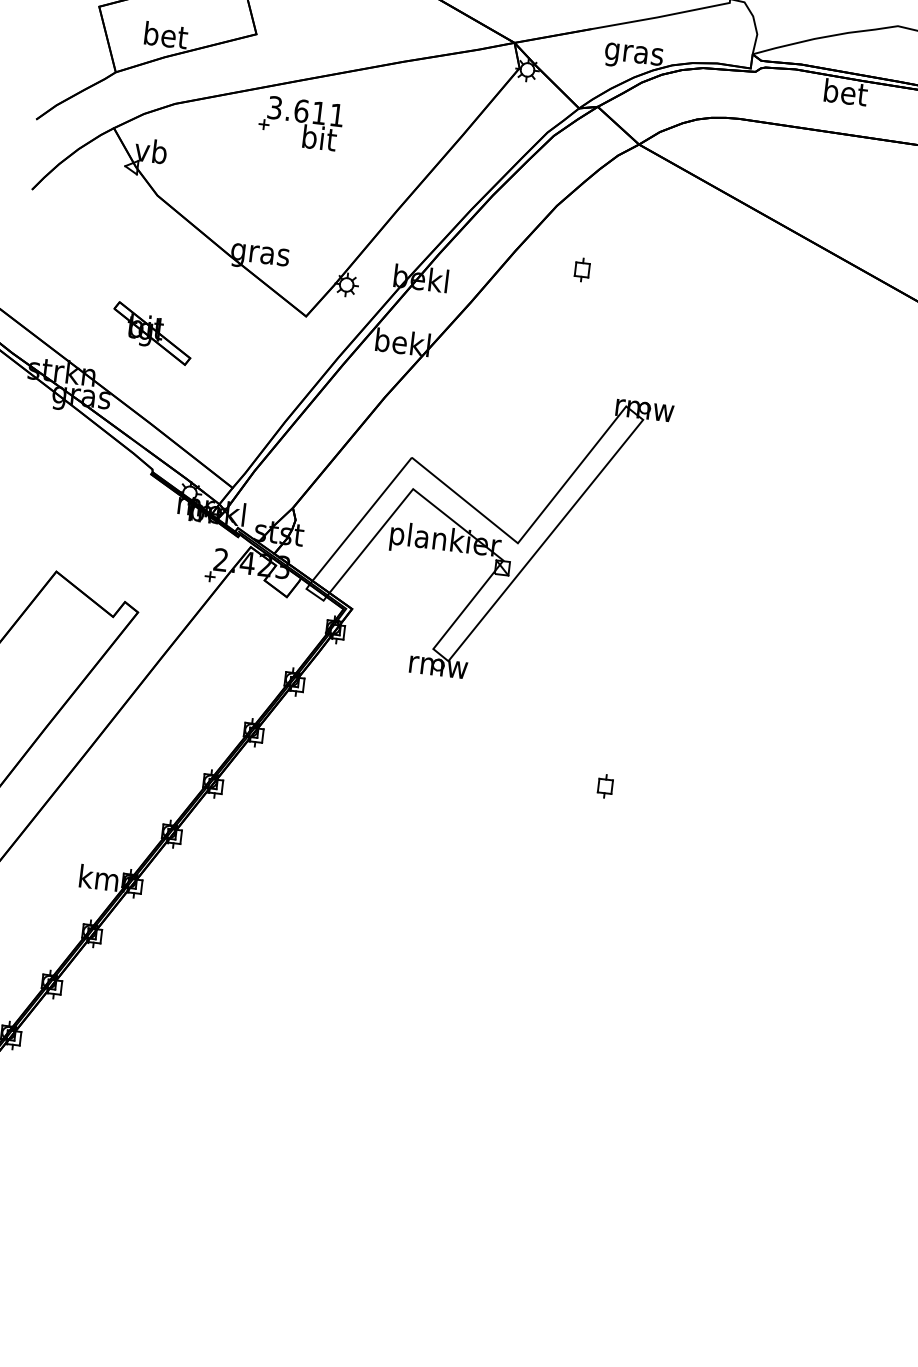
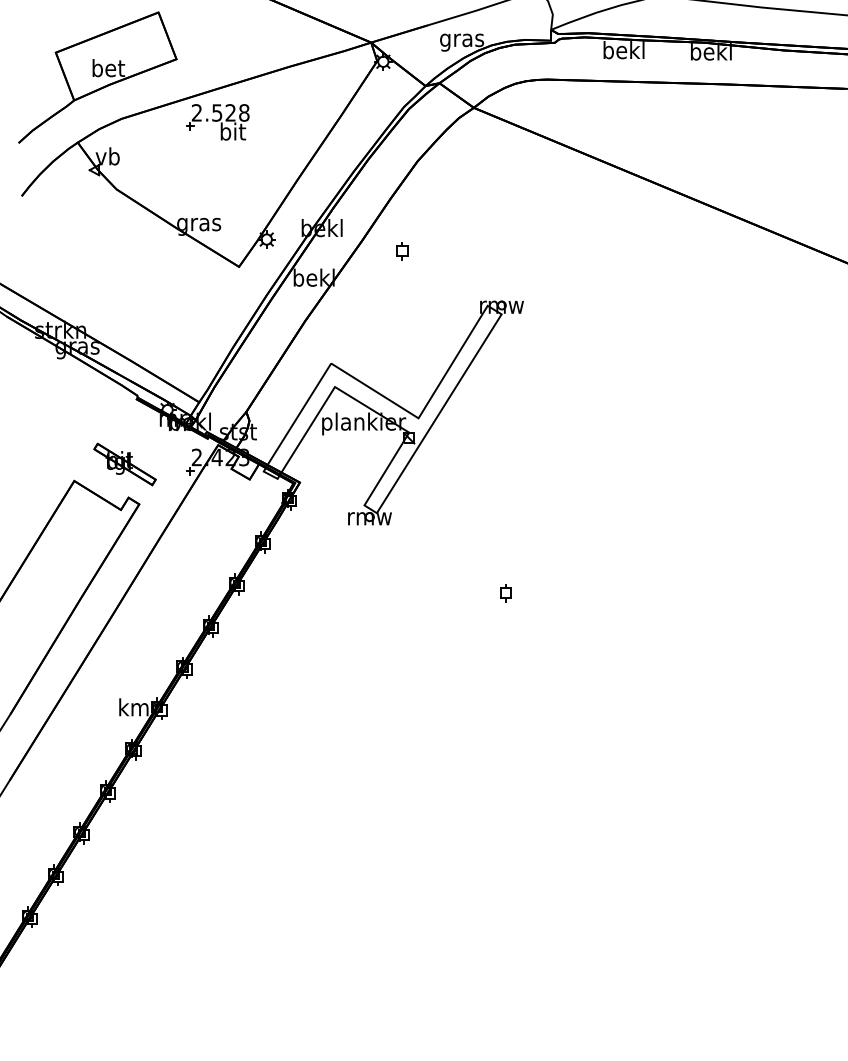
text: (844, 92) -> (623, 50), bet -> bekl
text: (305, 110) -> (220, 112), 3.611 -> 2.528
part: (582, 270) -> (402, 251), moved
part: (151, 333) -> (124, 464), moved

